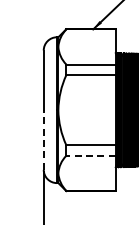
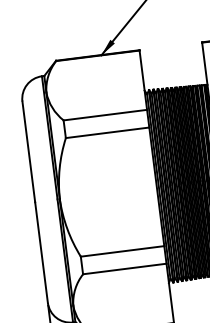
line: (43, 140) -> (41, 253), dashed -> solid
line: (91, 155) -> (125, 268), dashed -> solid

